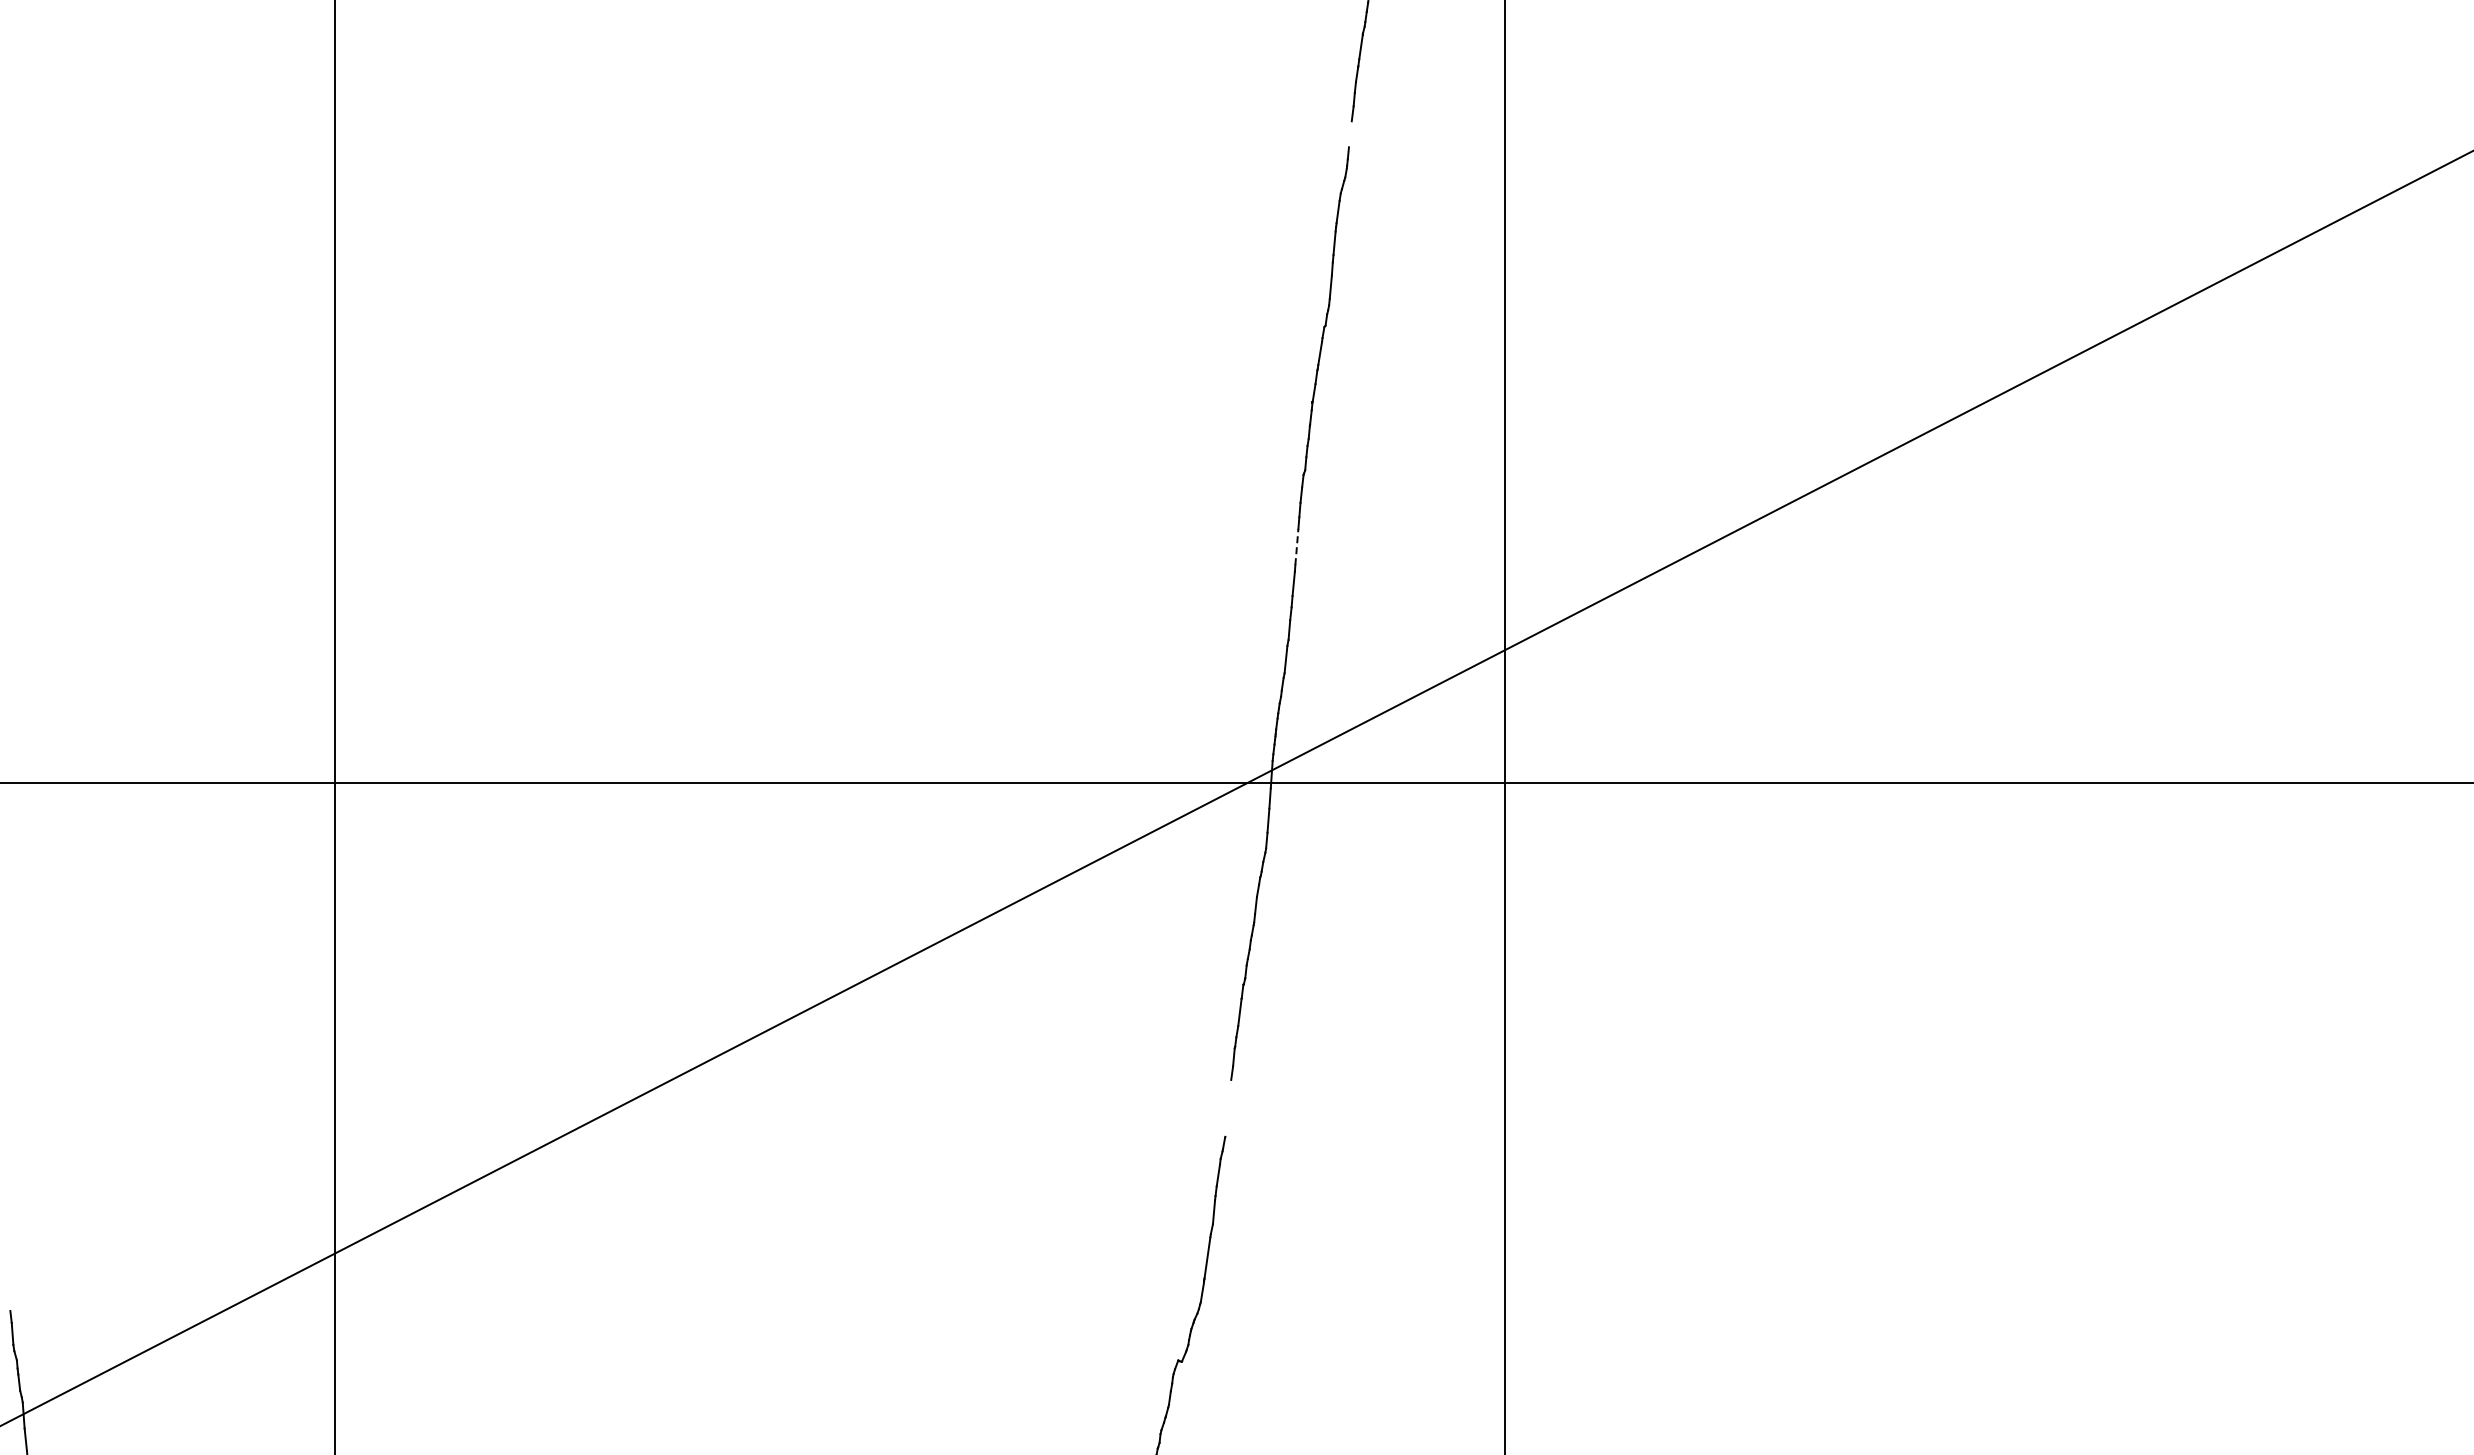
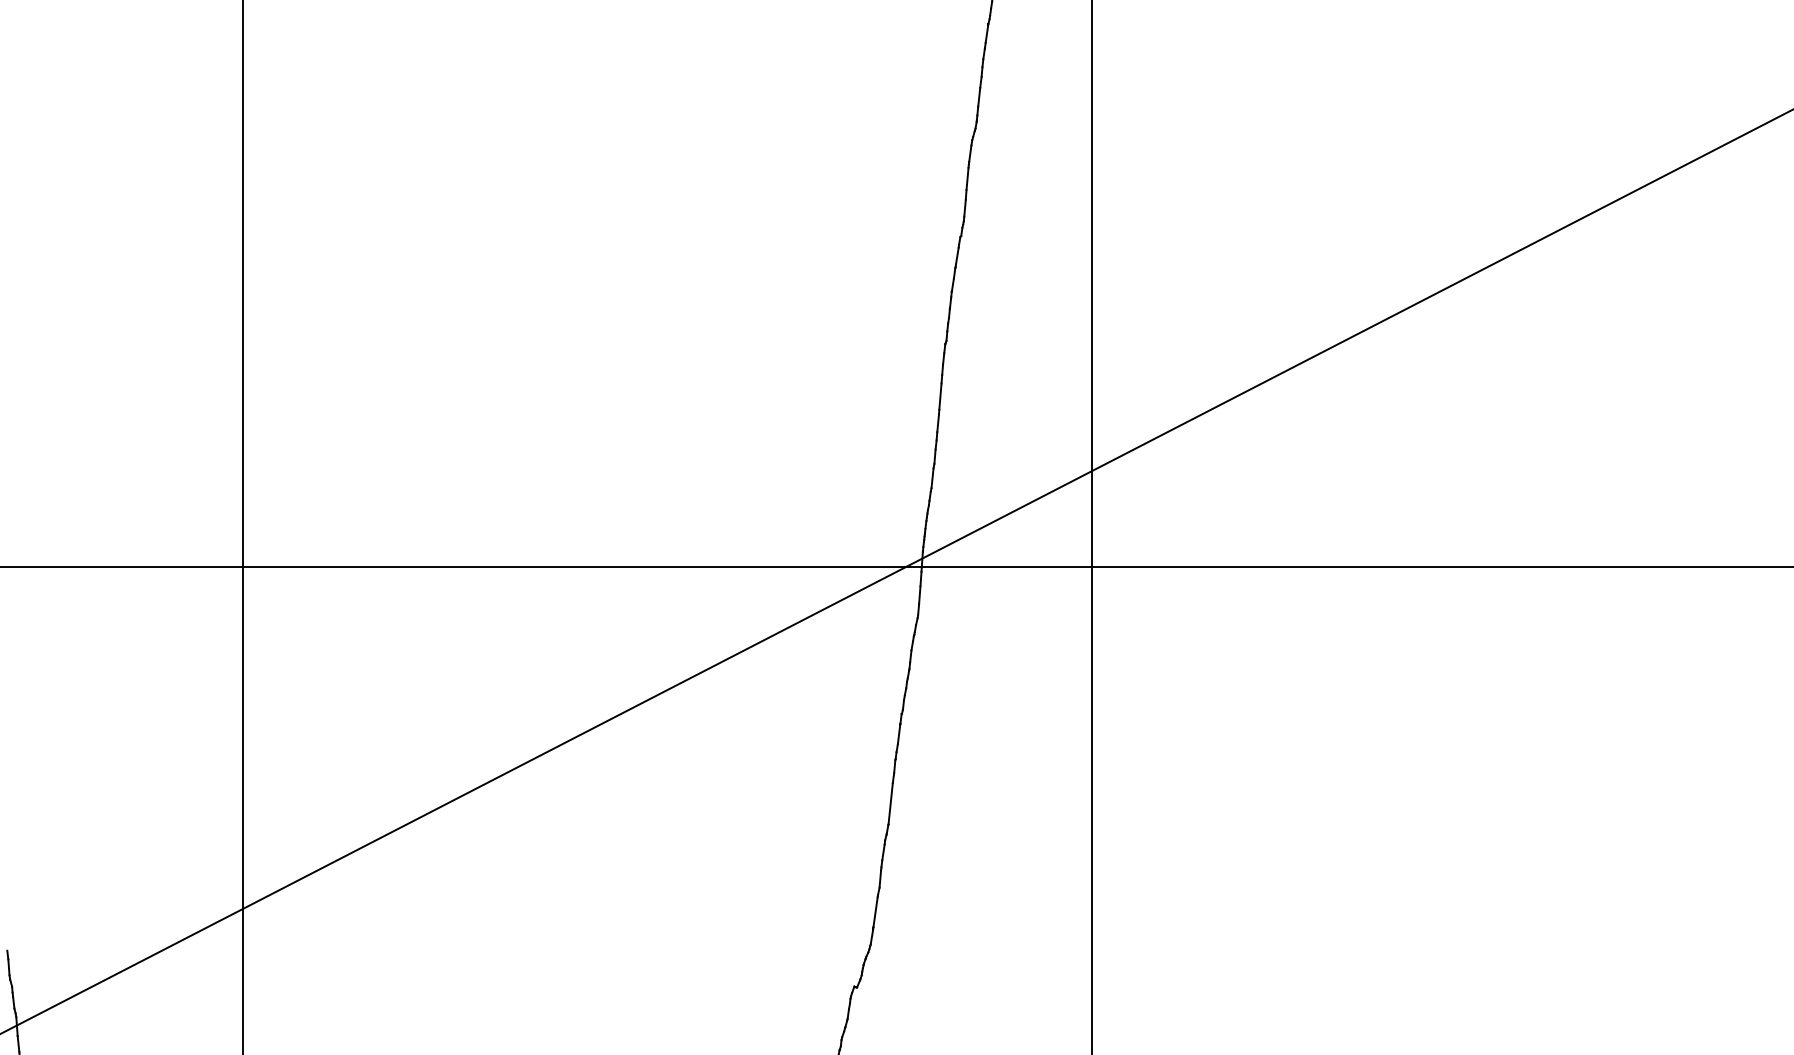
line: (1349, 134) -> (978, 97), added
line: (1296, 546) -> (940, 396), dashed -> solid
line: (1228, 1108) -> (890, 803), added

